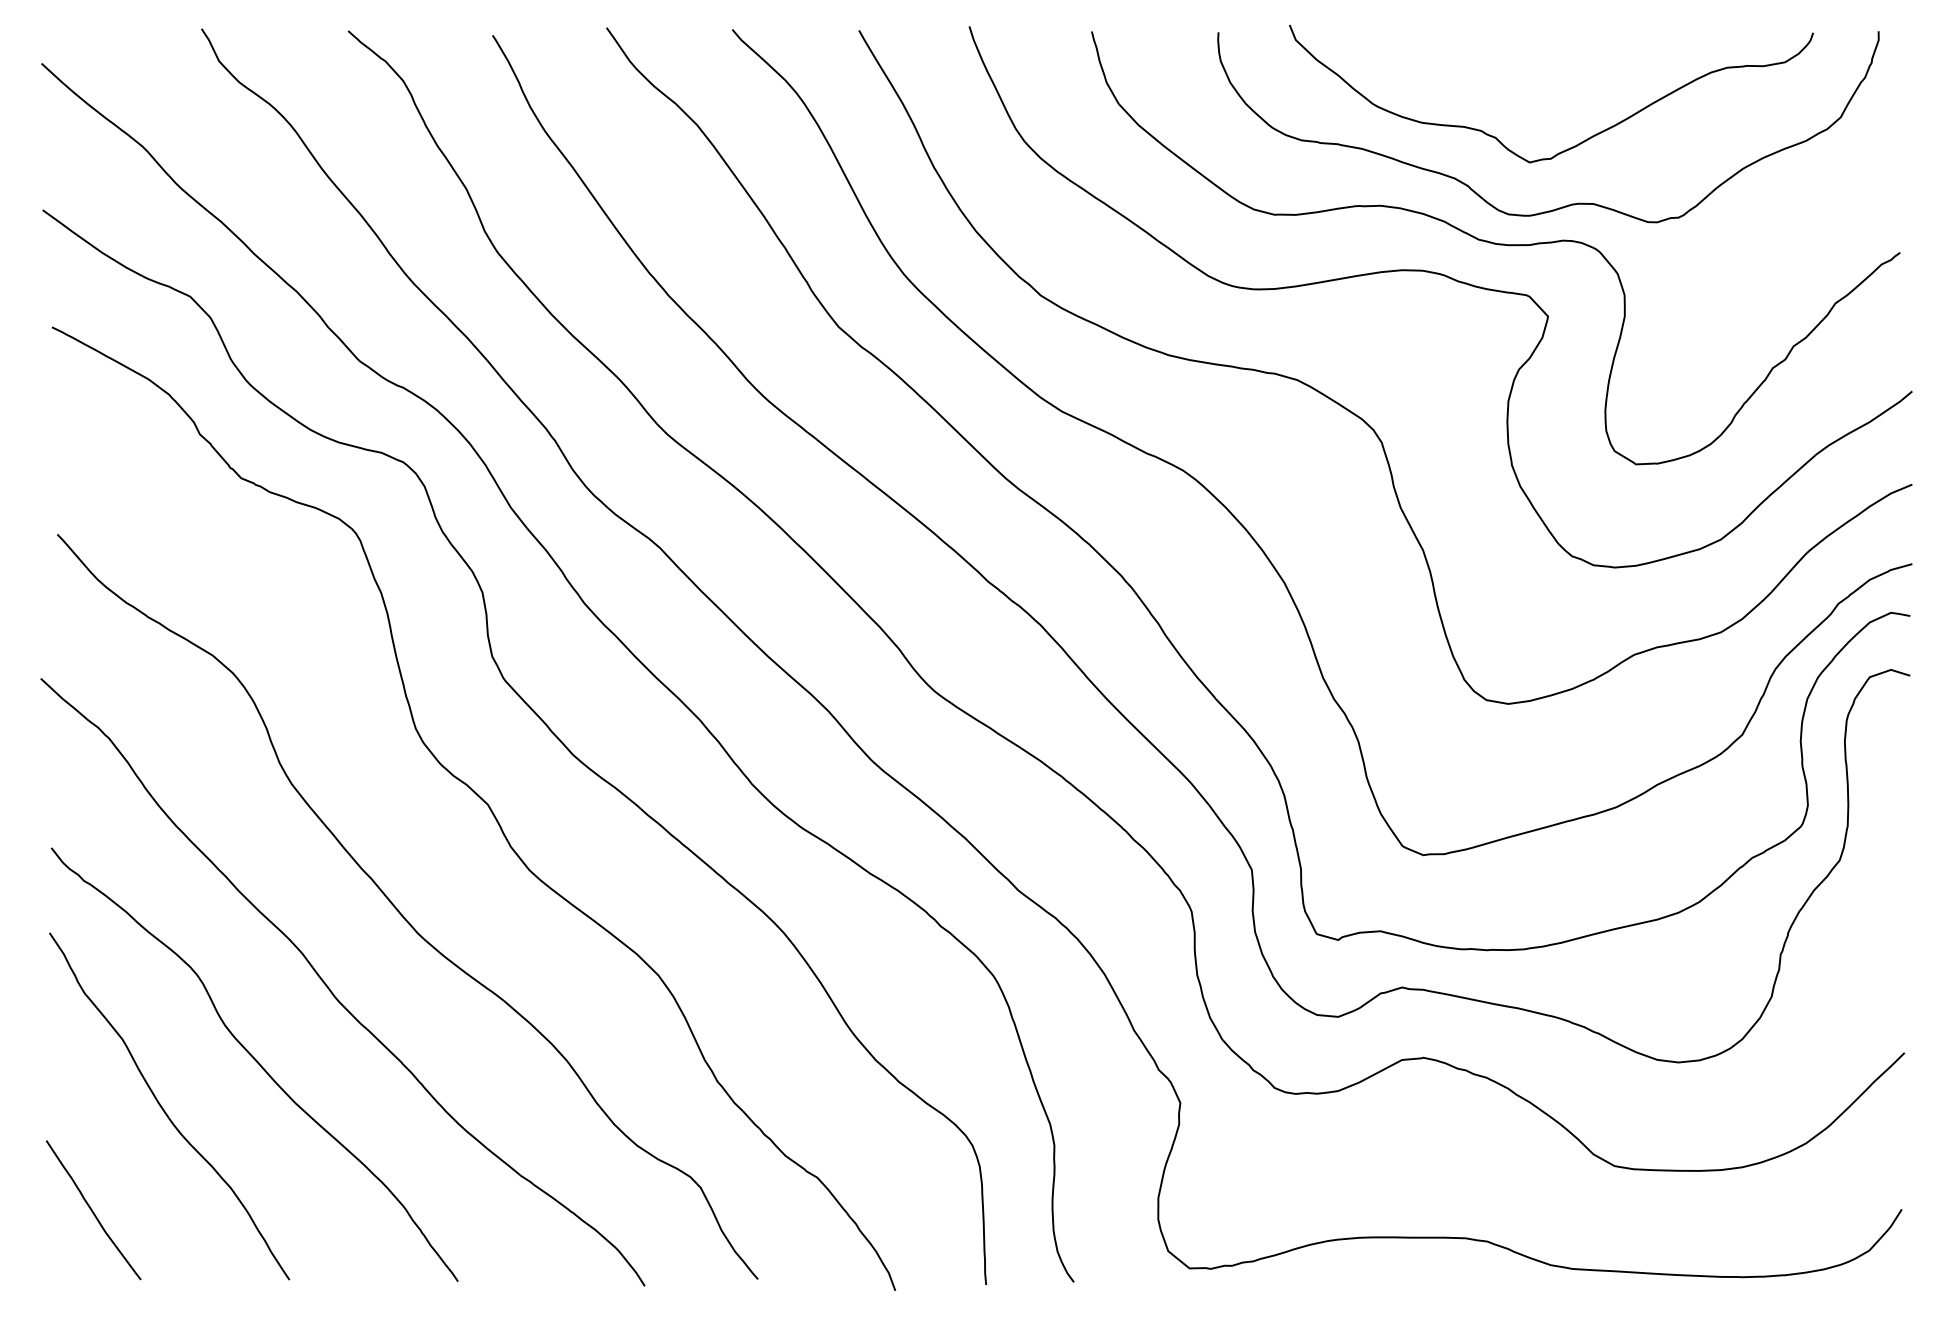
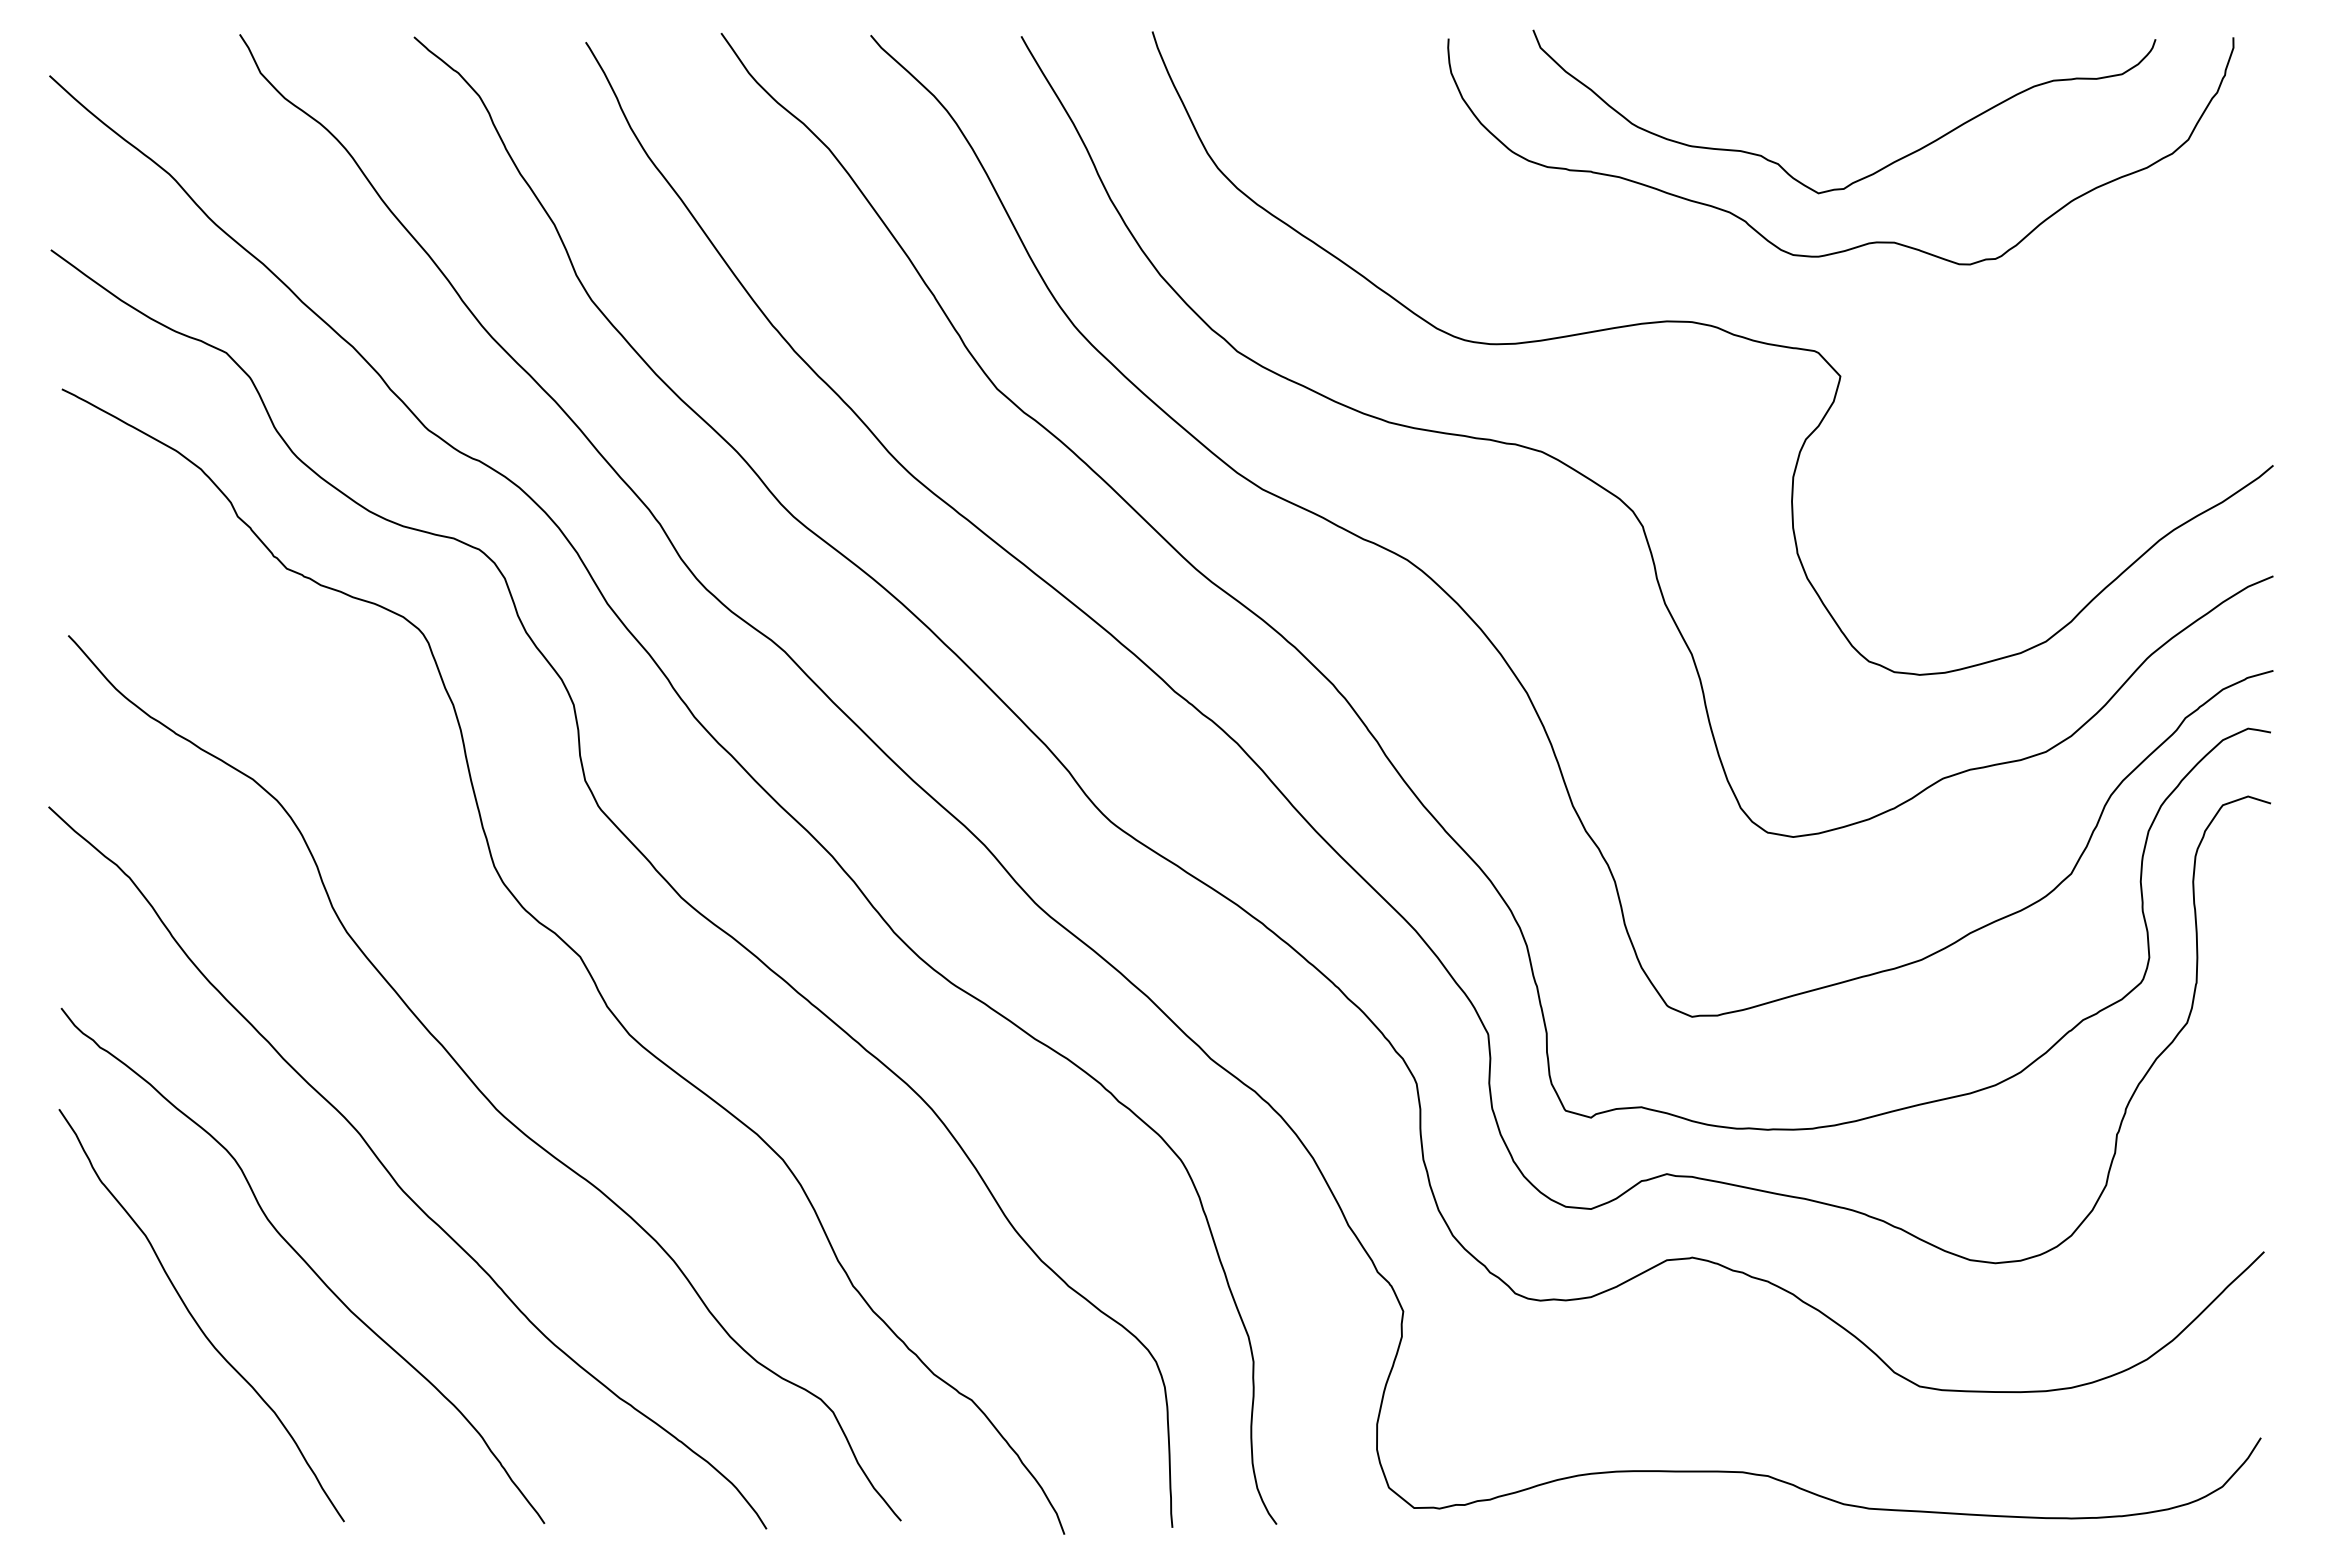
curve: (1495, 245) -> (1778, 291), removed
curve: (92, 1210) -> (110, 1439), removed

